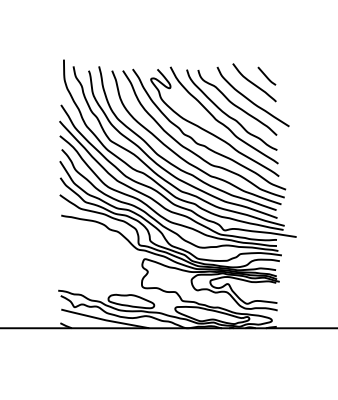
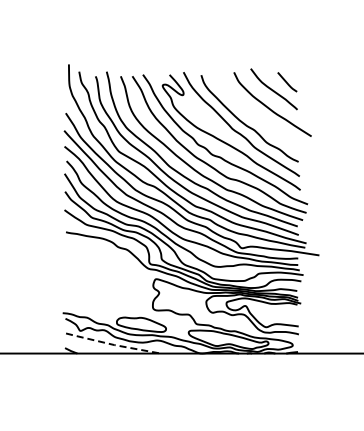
curve: (235, 104) -> (253, 112), removed
line: (105, 319) -> (113, 344), solid -> dashed

